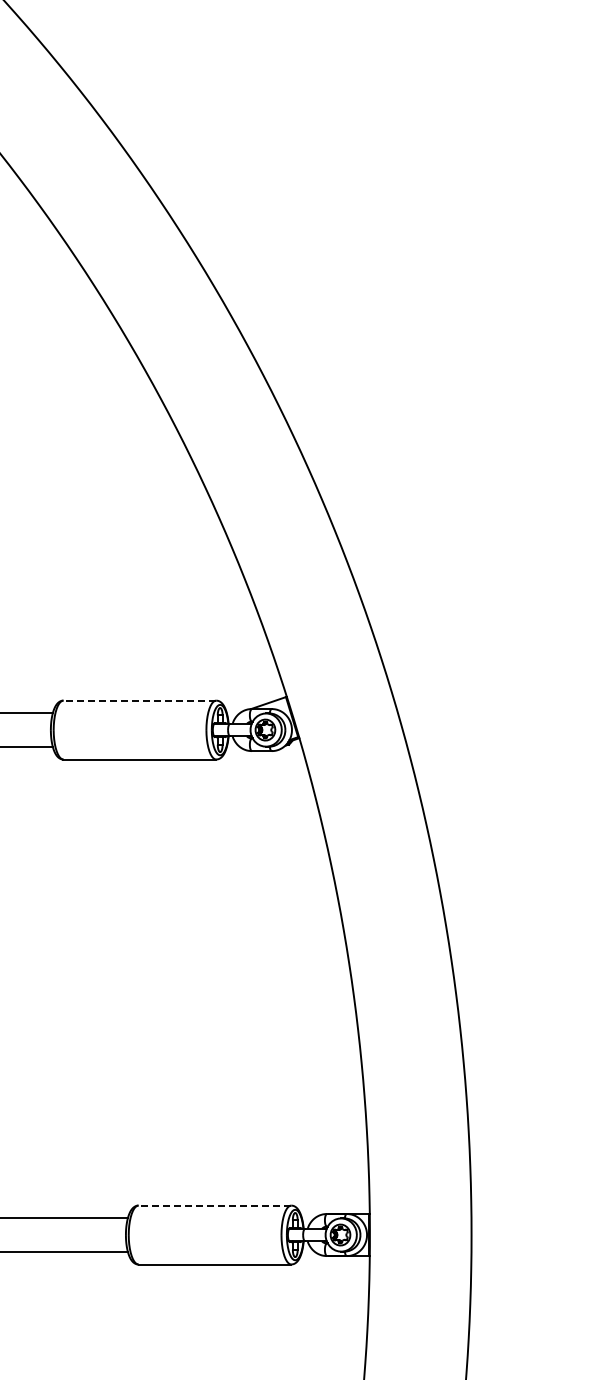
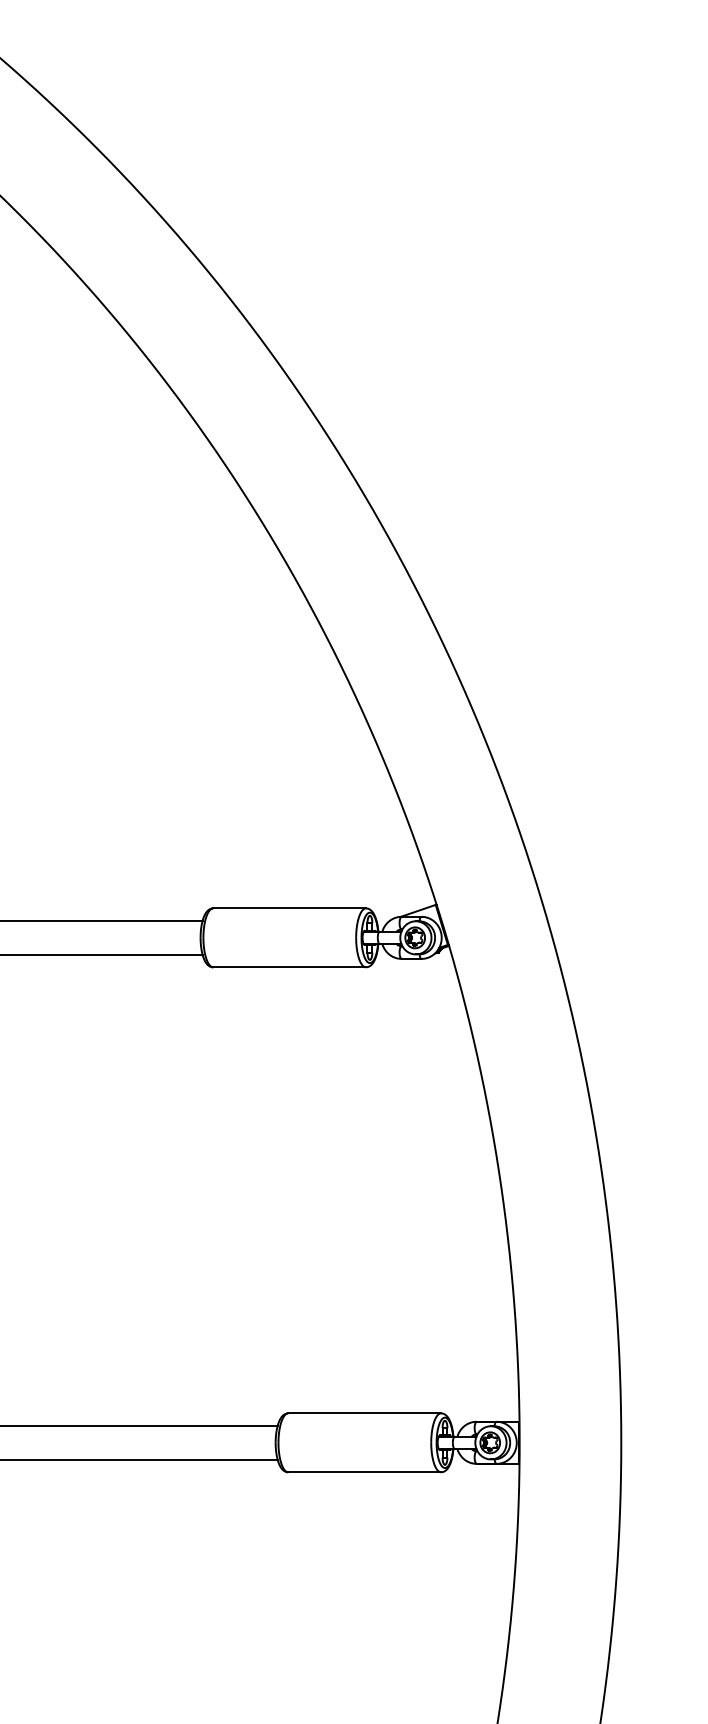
line: (139, 700) -> (289, 908), dashed -> solid
line: (214, 1205) -> (364, 1413), dashed -> solid

